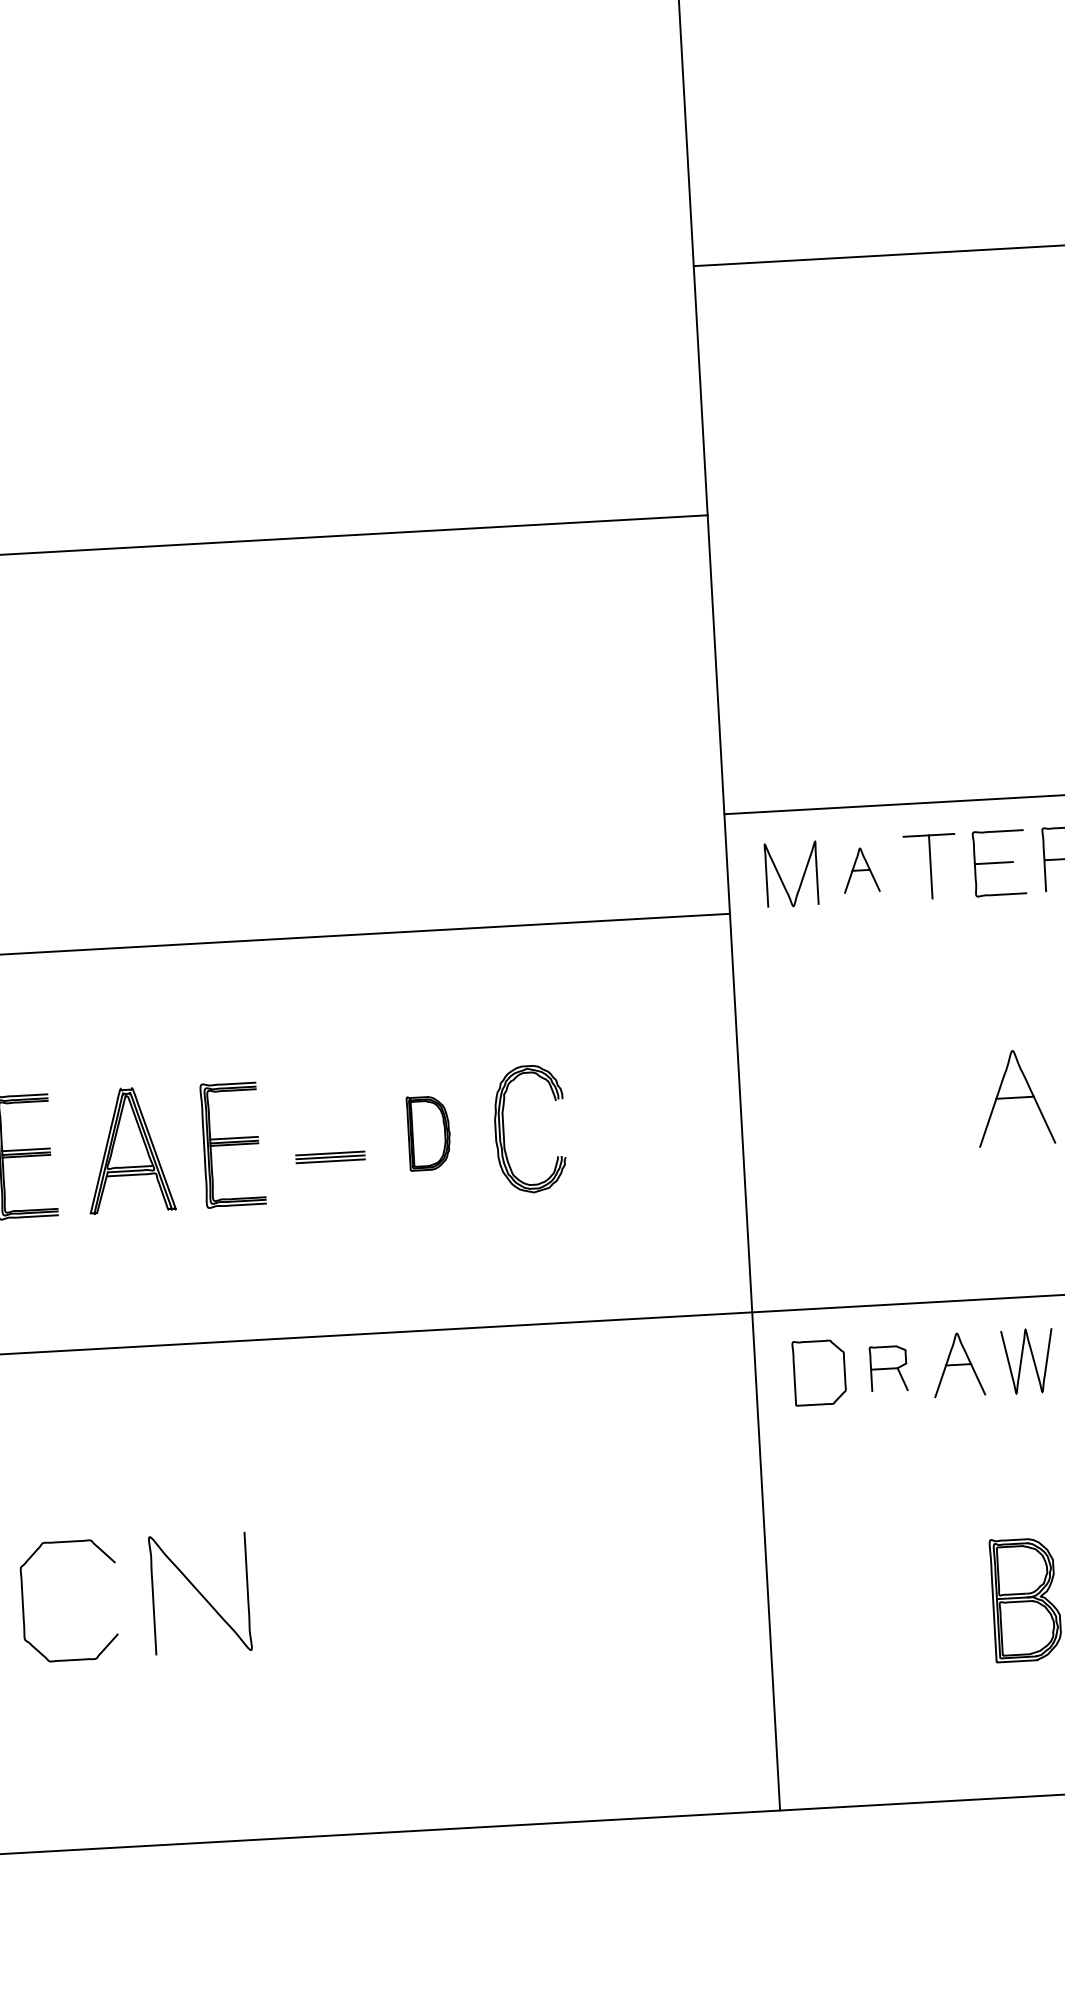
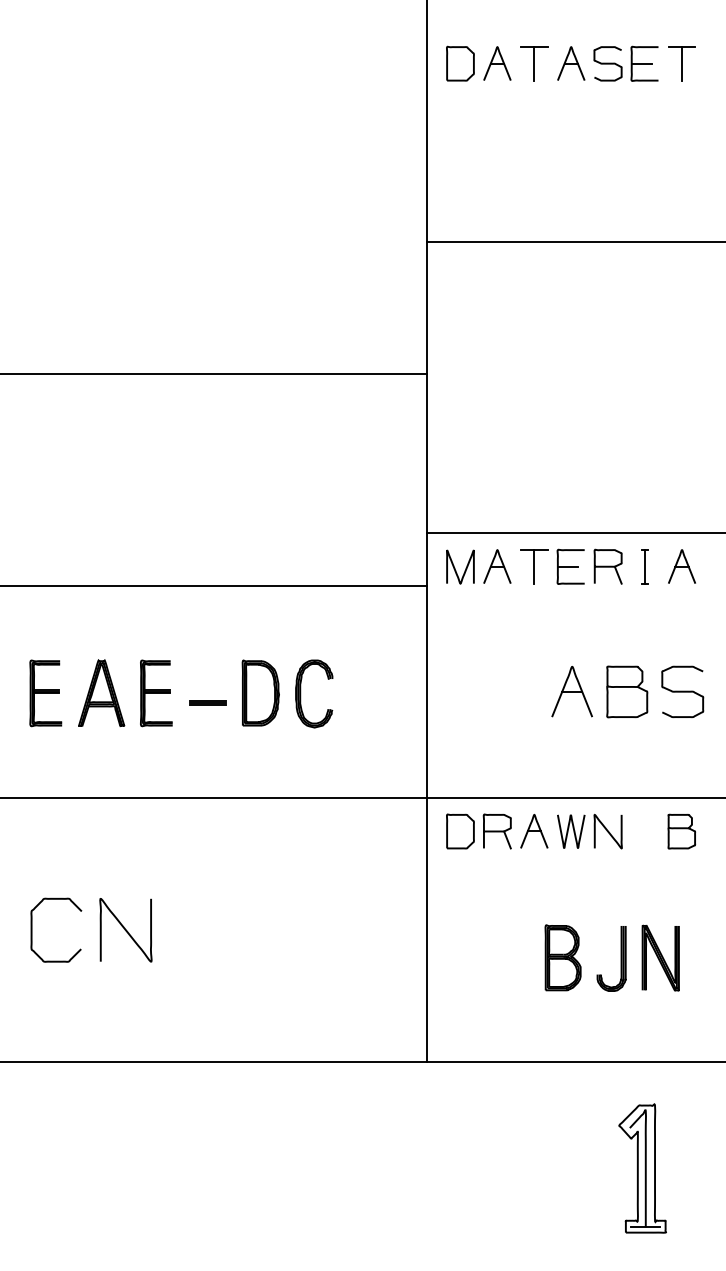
part: (861, 870) -> (497, 566), size x1.43
part: (428, 1132) -> (260, 692), size x1.67
part: (887, 1368) -> (496, 831), size x1.43

